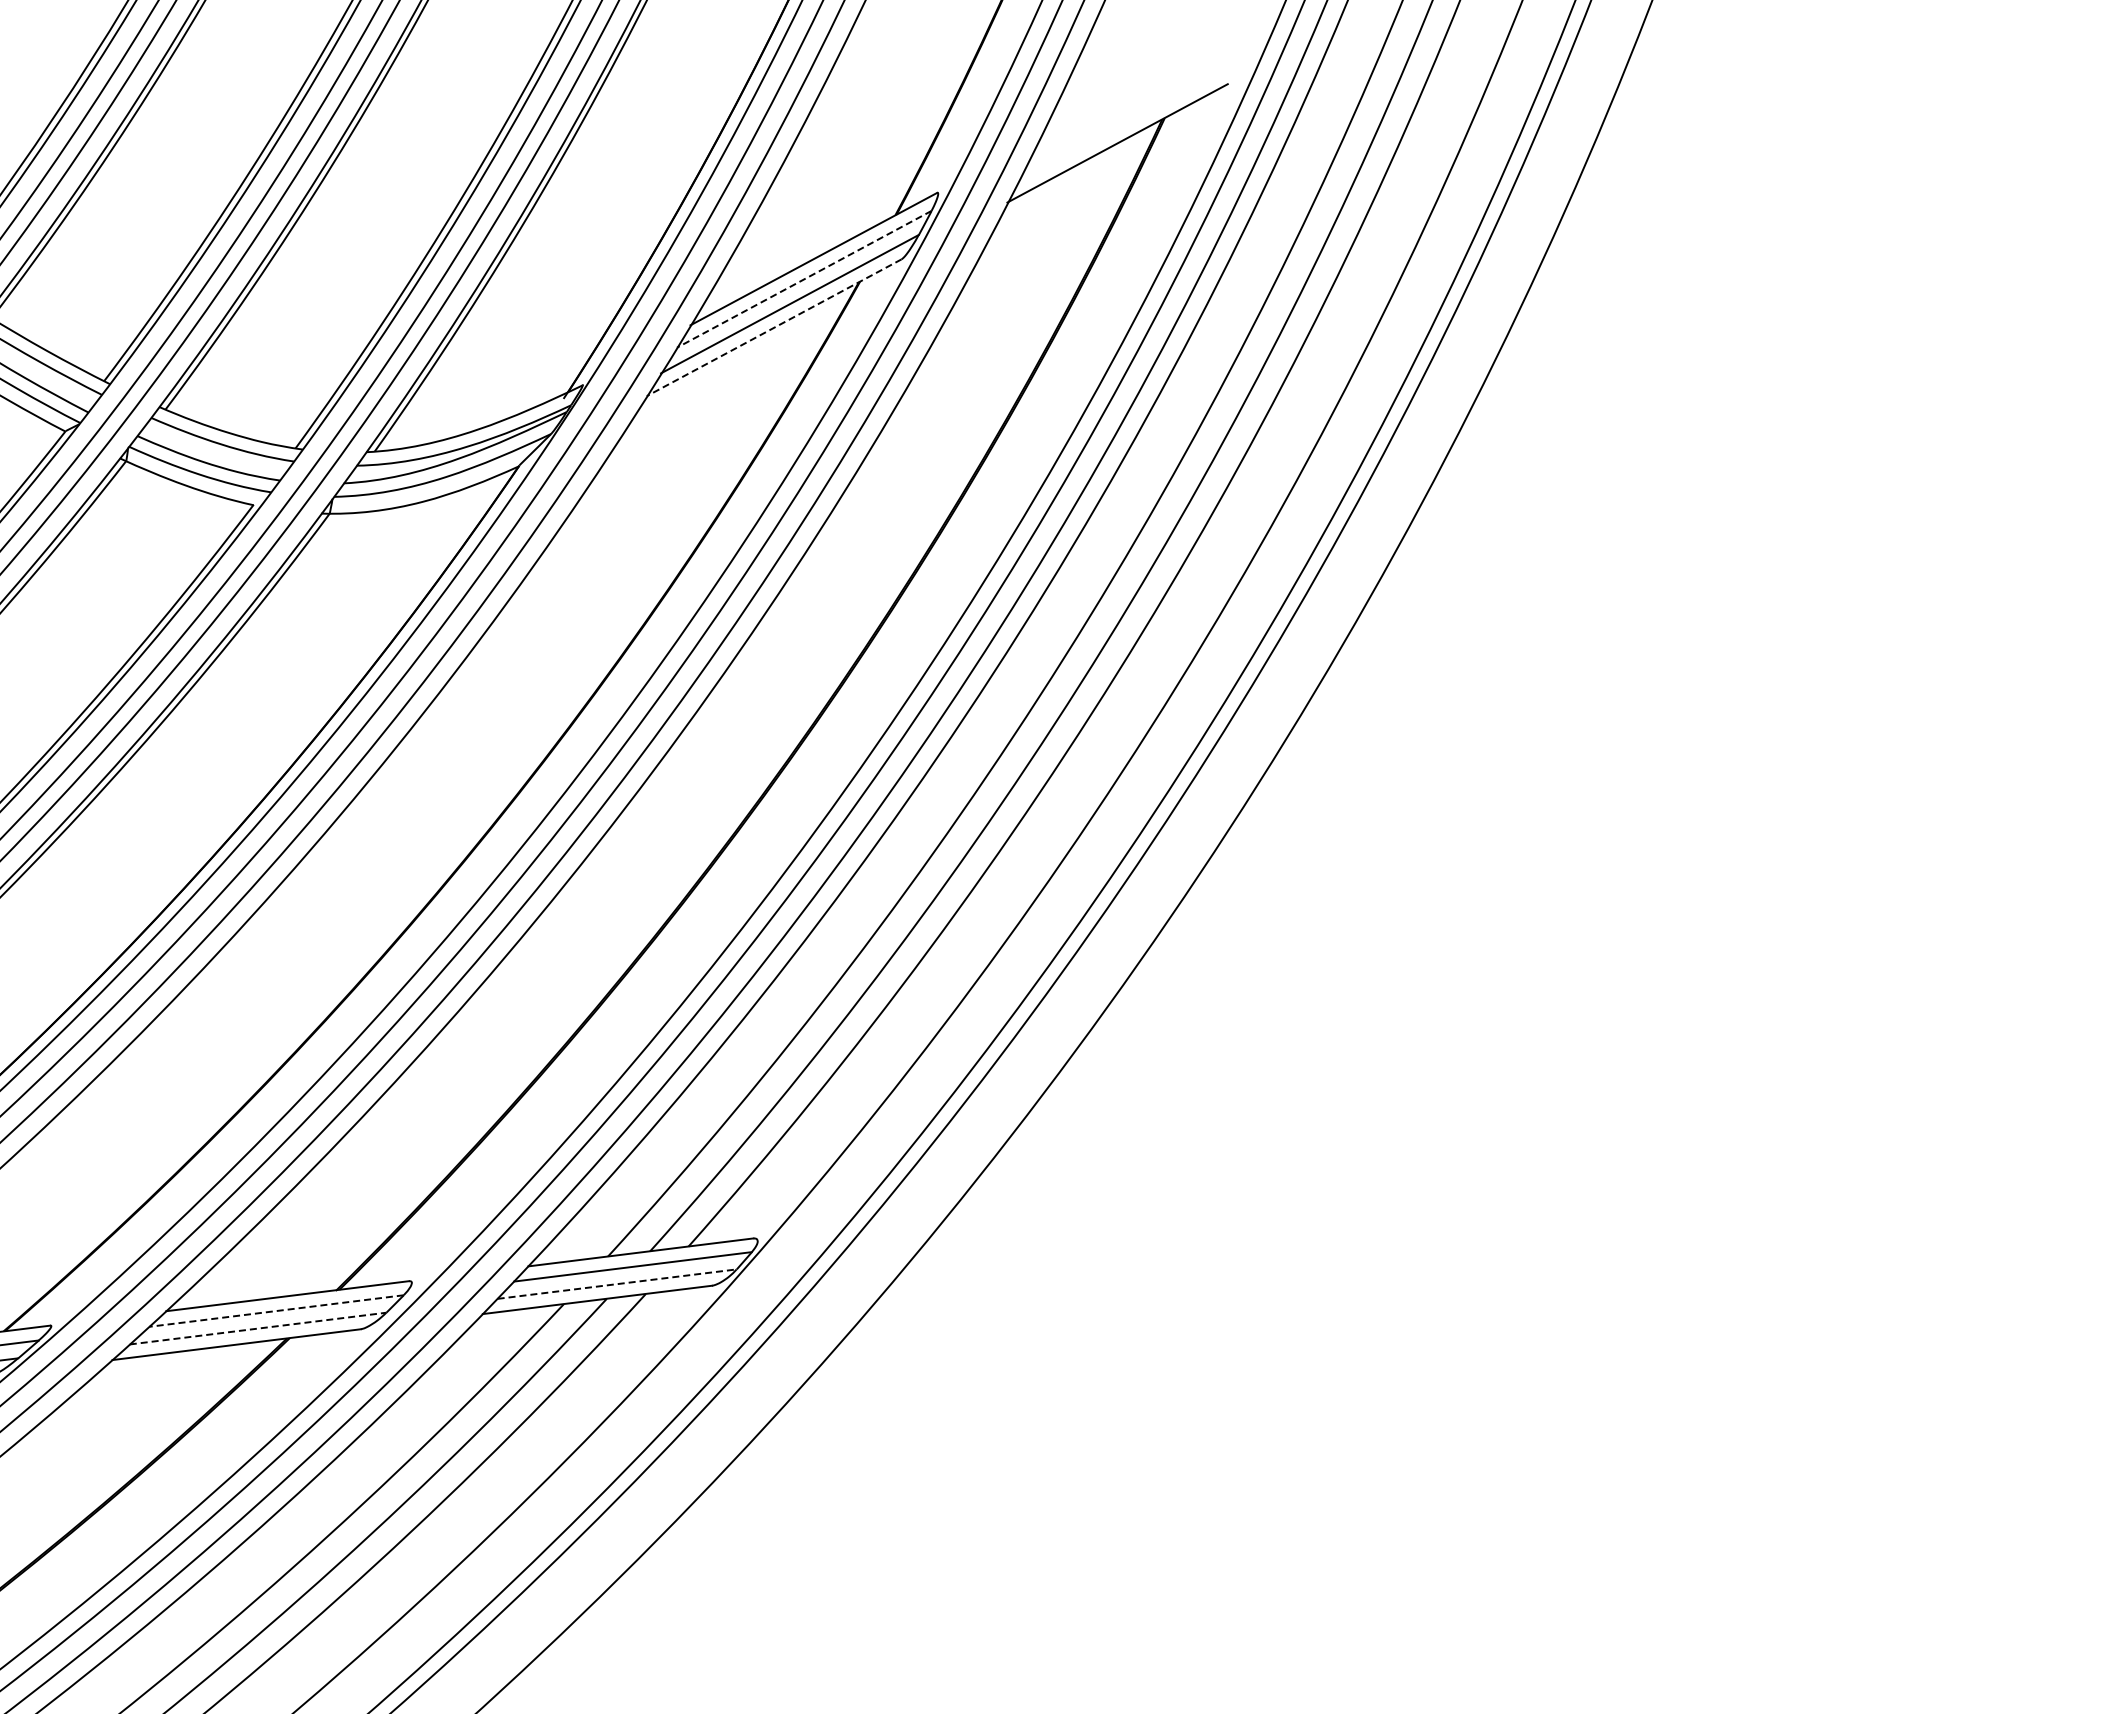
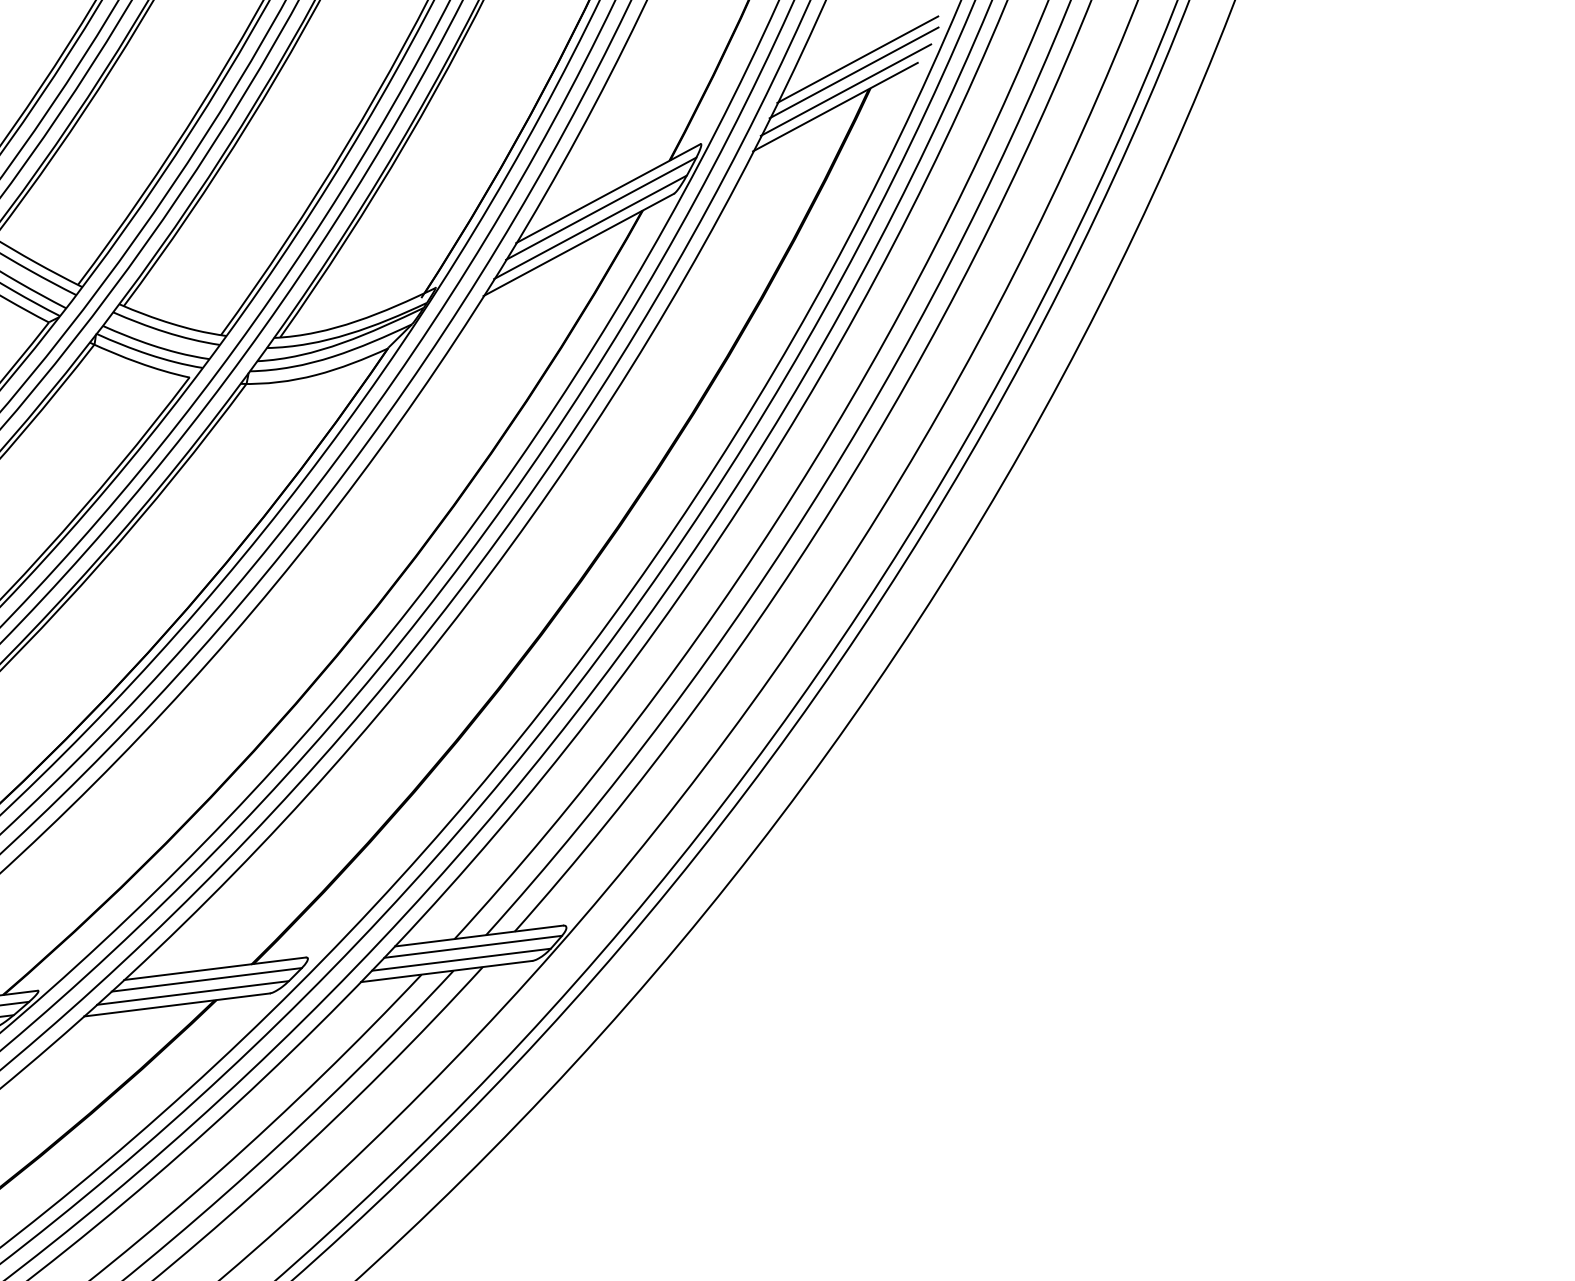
line: (1147, 79) -> (857, 59), added
line: (1142, 97) -> (854, 72), added
line: (1131, 120) -> (845, 90), added
line: (804, 279) -> (601, 208), dashed -> solid
line: (774, 327) -> (578, 244), dashed -> solid
line: (617, 1284) -> (461, 960), dashed -> solid
line: (276, 1311) -> (206, 980), dashed -> solid
line: (258, 1328) -> (193, 992), dashed -> solid

